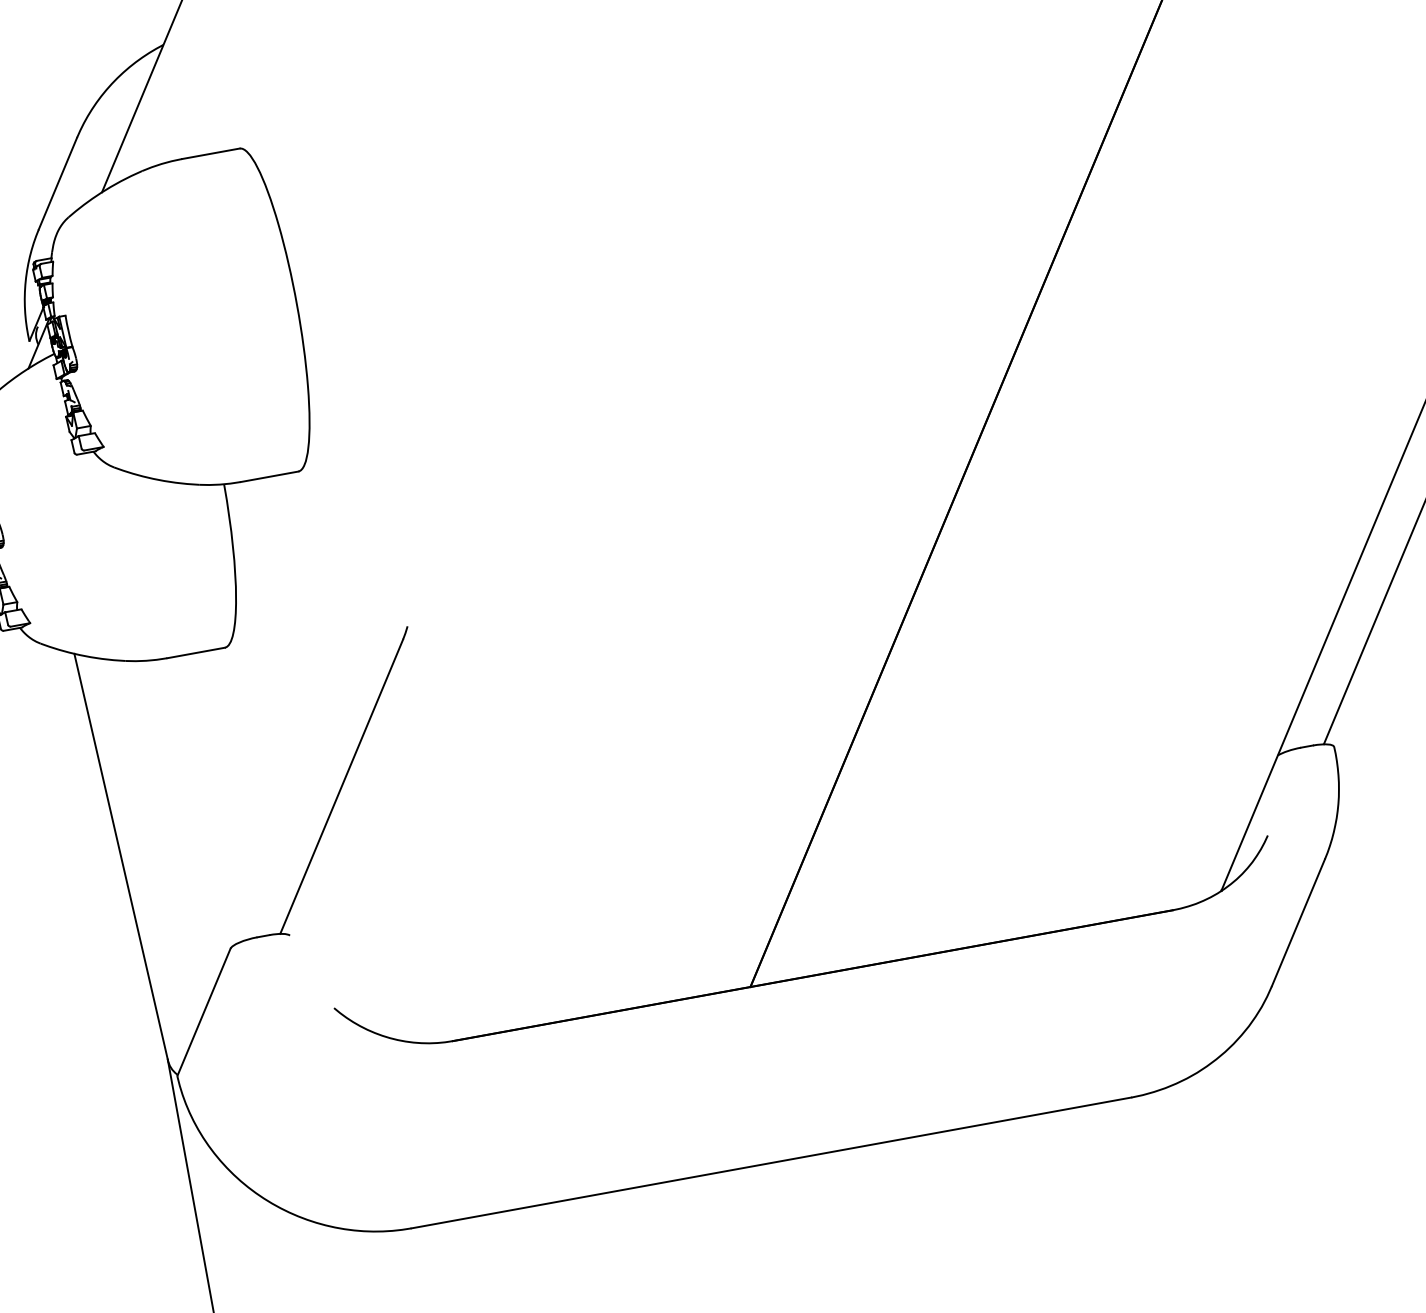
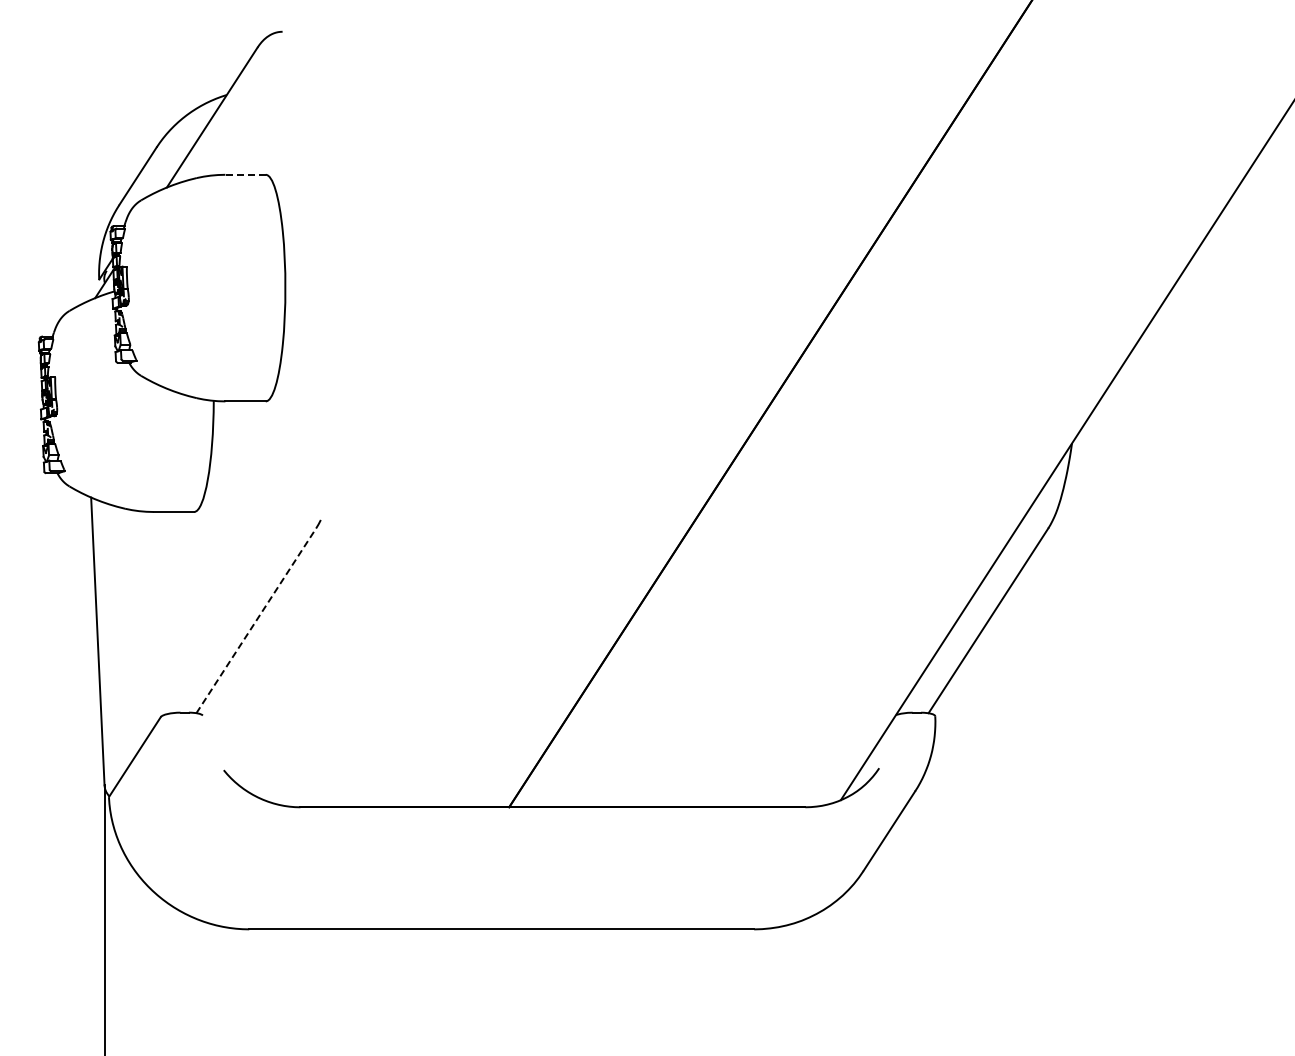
line: (210, 153) -> (245, 174), solid -> dashed
line: (341, 786) -> (256, 620), solid -> dashed

